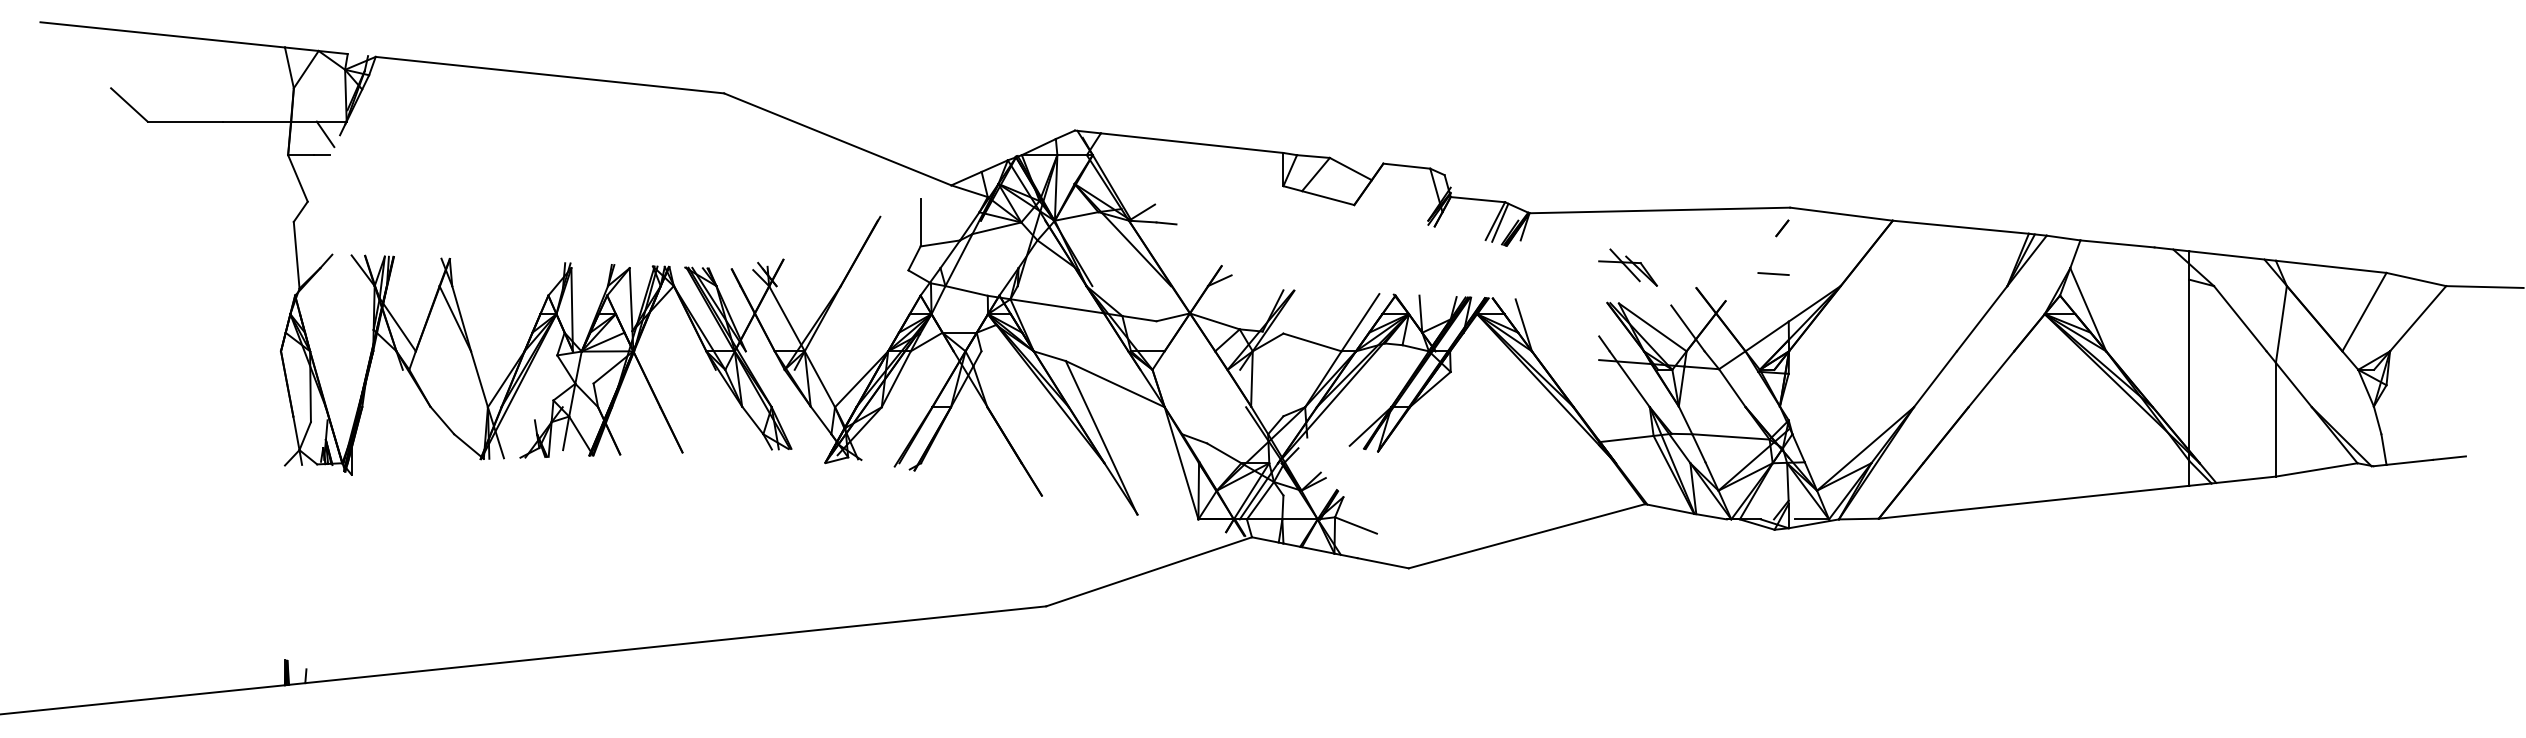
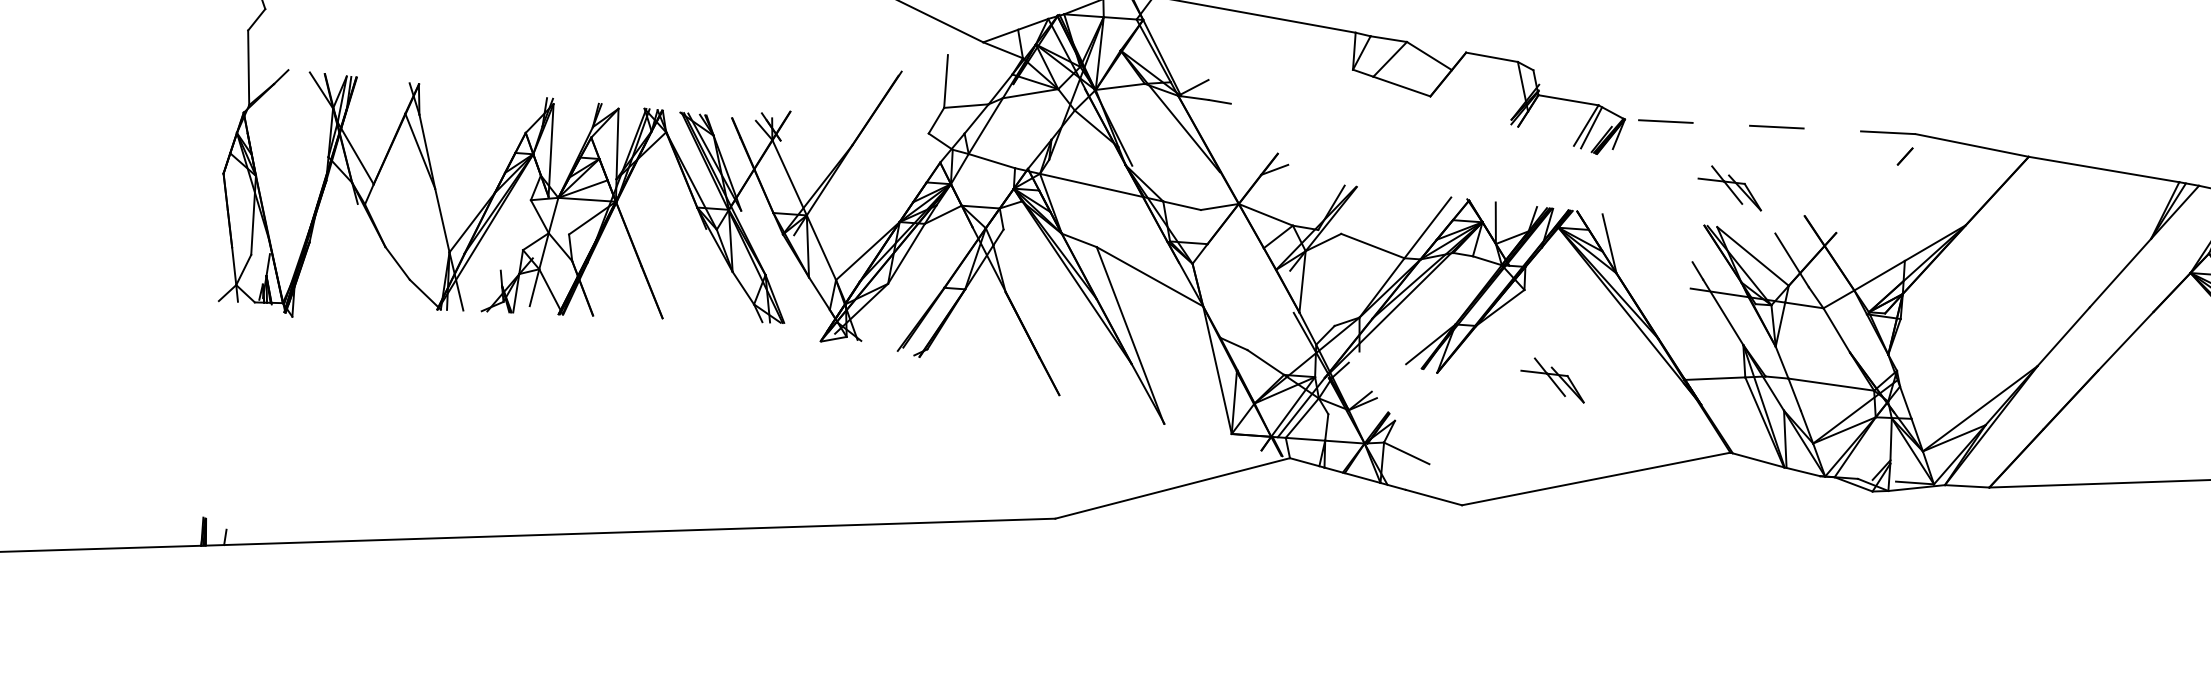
line: (1659, 210) -> (1769, 126), solid -> dashed
line: (1773, 274) -> (1891, 207), removed
part: (1481, 450) -> (1552, 379), added

